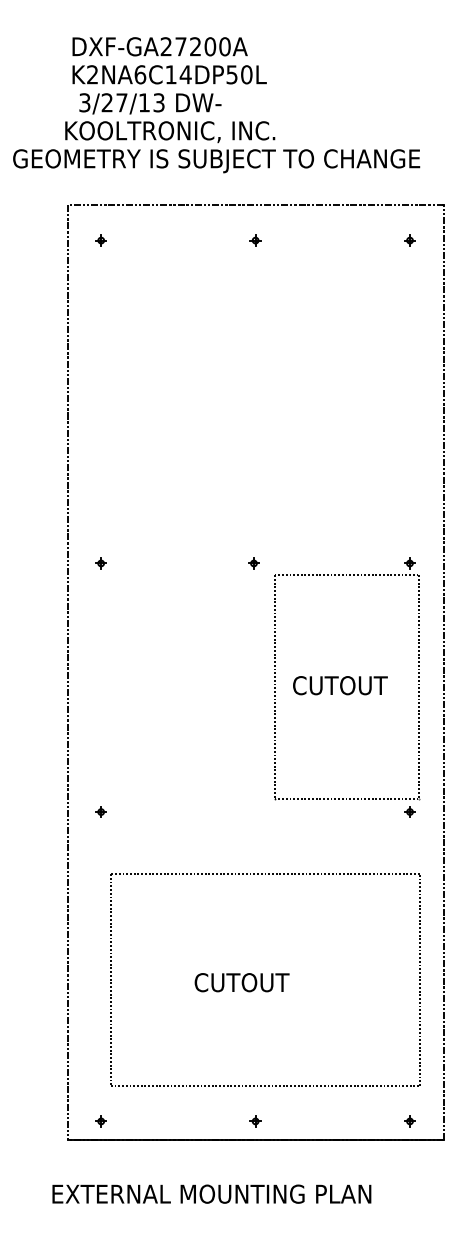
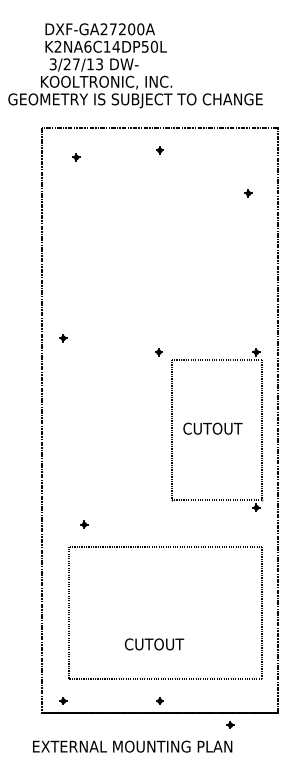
part: (101, 240) -> (76, 157), moved
part: (410, 240) -> (248, 193), moved
part: (101, 563) -> (63, 338), moved
part: (101, 811) -> (84, 524), moved
text: (242, 982) -> (154, 644), moved
part: (410, 1120) -> (230, 724), moved

